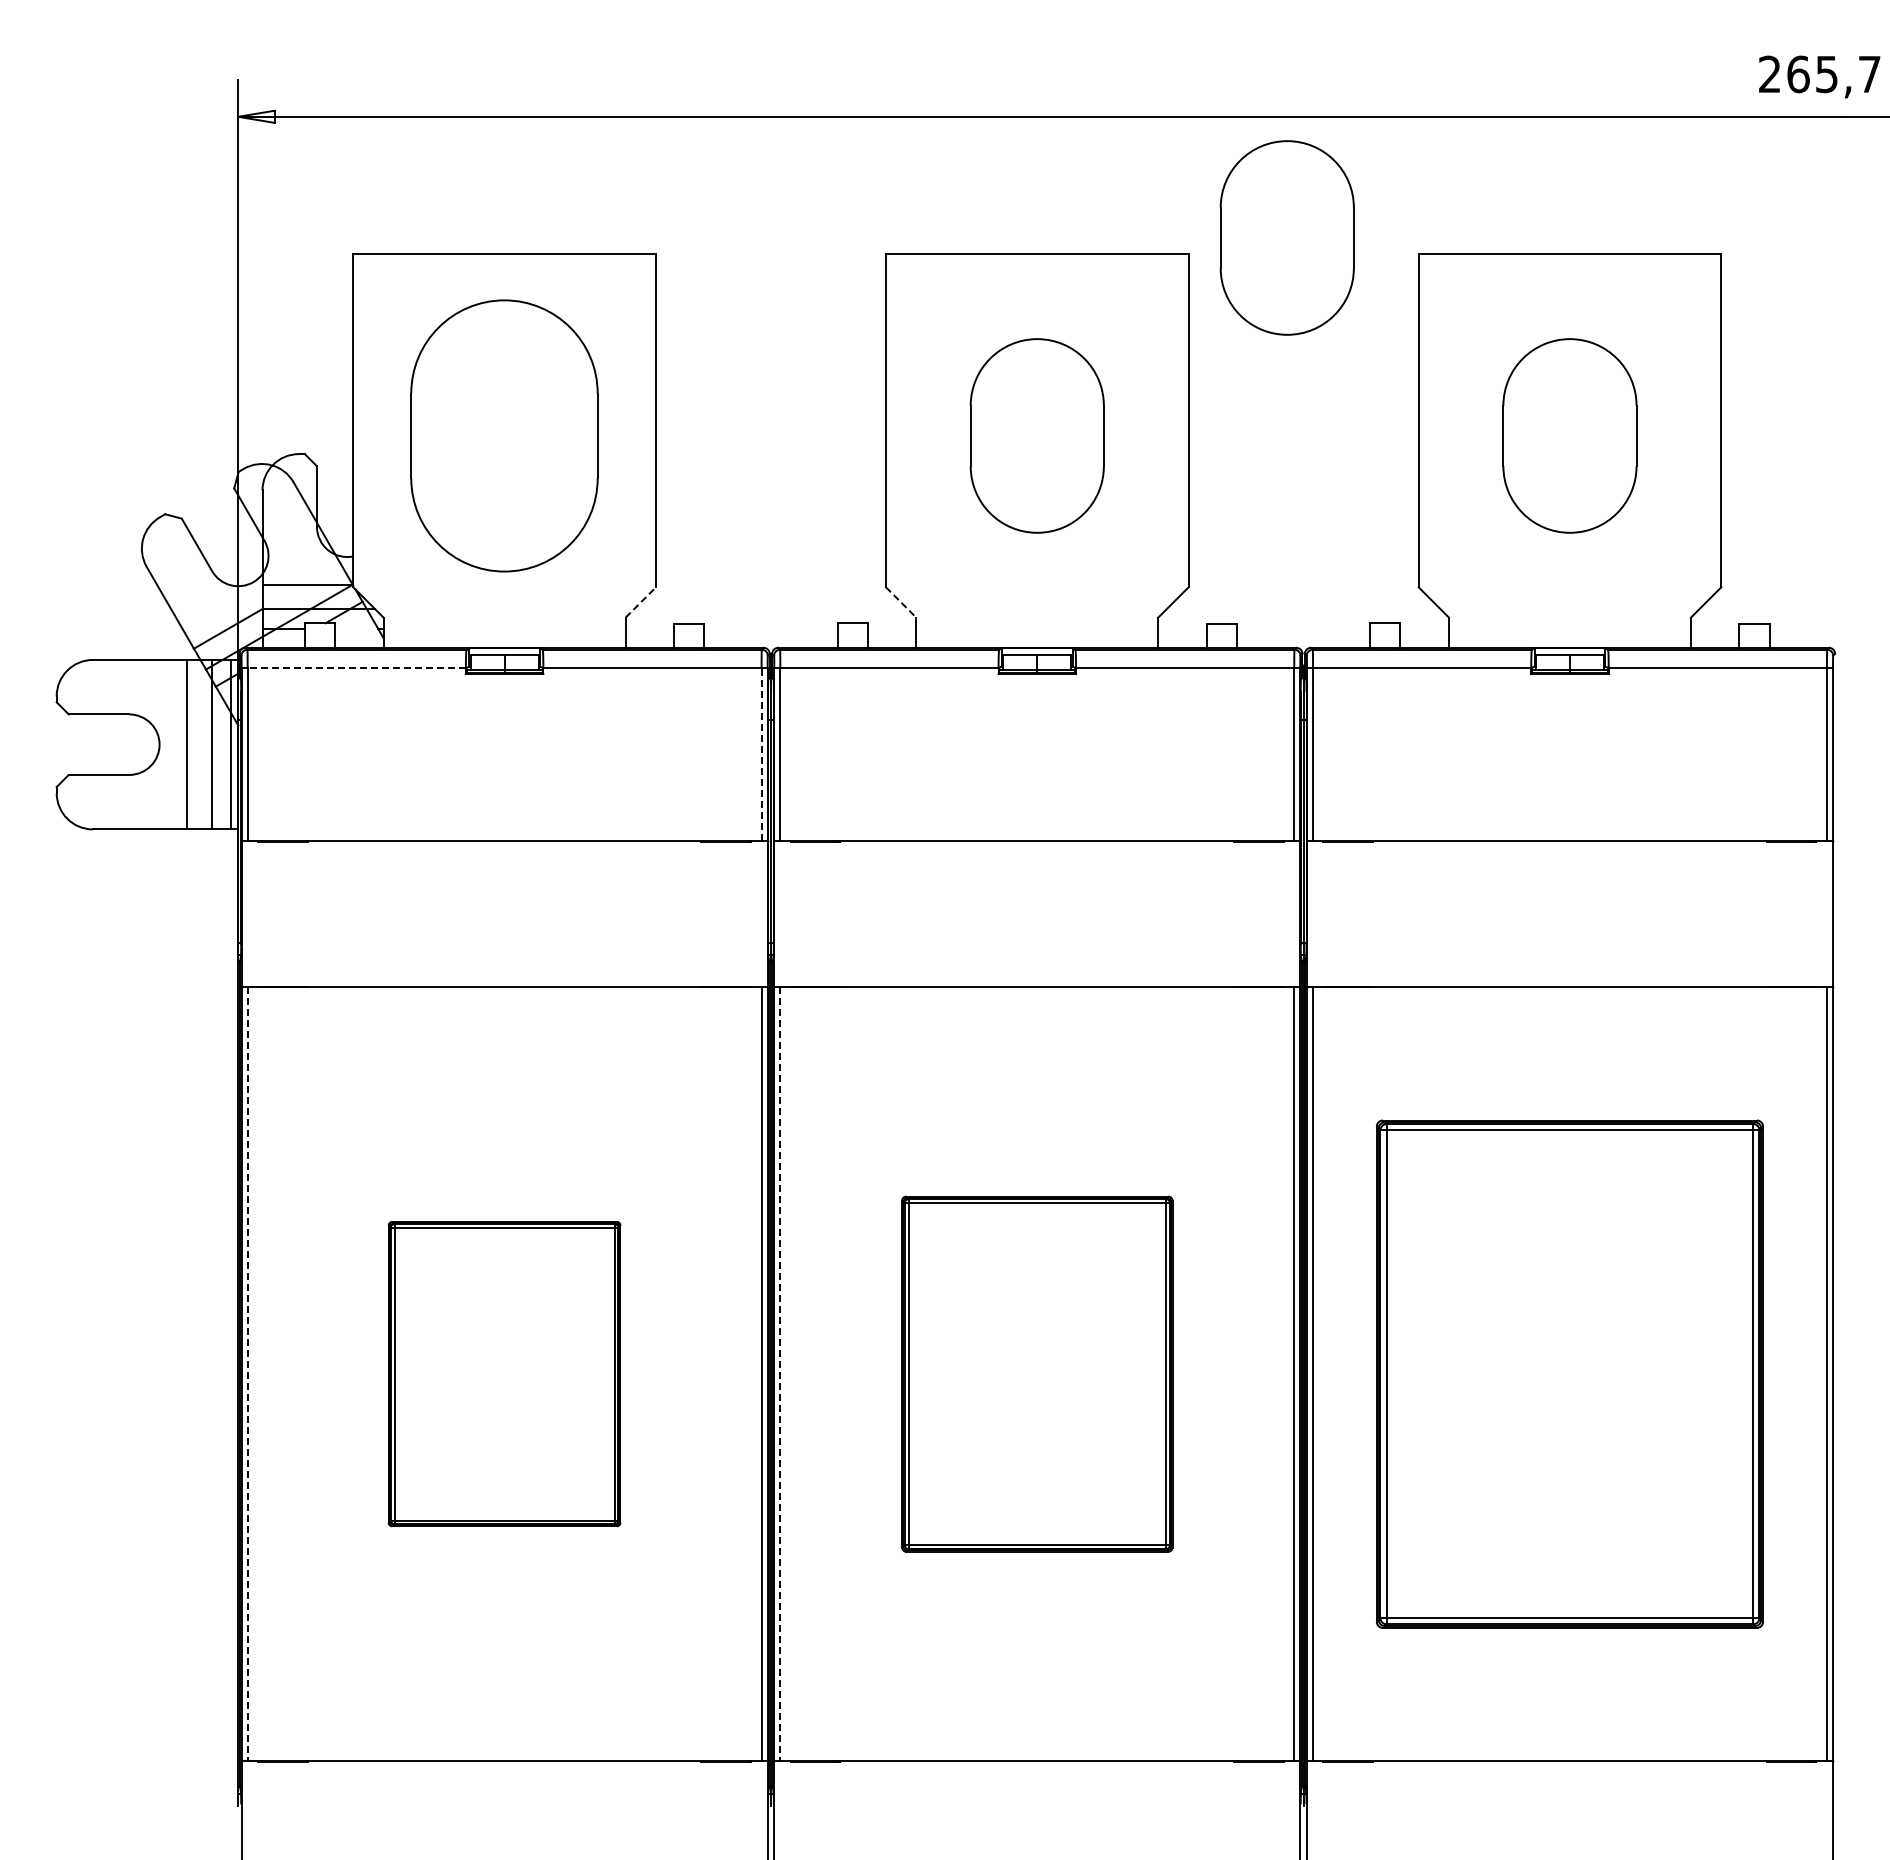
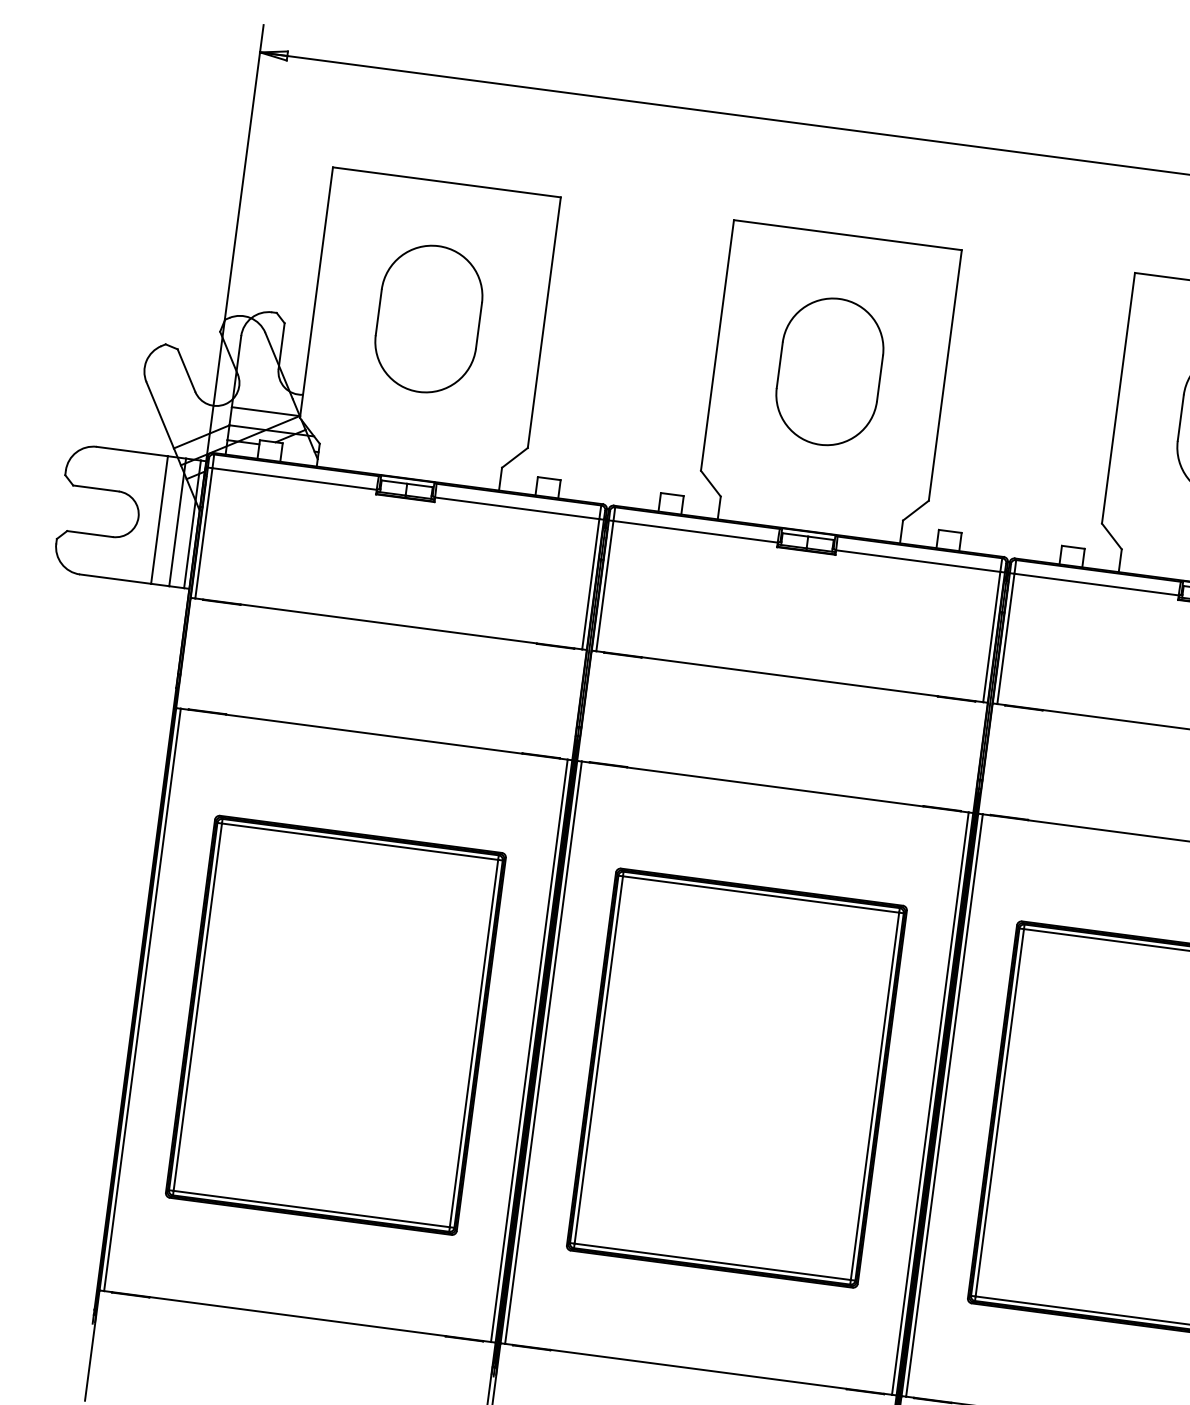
part: (1286, 237) -> (1037, 247), removed
part: (504, 435) -> (428, 318), size x0.71
line: (641, 602) -> (515, 457), dashed -> solid
line: (901, 602) -> (711, 483), dashed -> solid
line: (356, 667) -> (294, 478), dashed -> solid
line: (761, 754) -> (590, 584), dashed -> solid
part: (504, 1373) -> (335, 1024), size x1.67
part: (1037, 1373) -> (737, 1077), size x1.43
line: (247, 1374) -> (142, 1000), dashed -> solid
line: (780, 1374) -> (543, 1052), dashed -> solid

